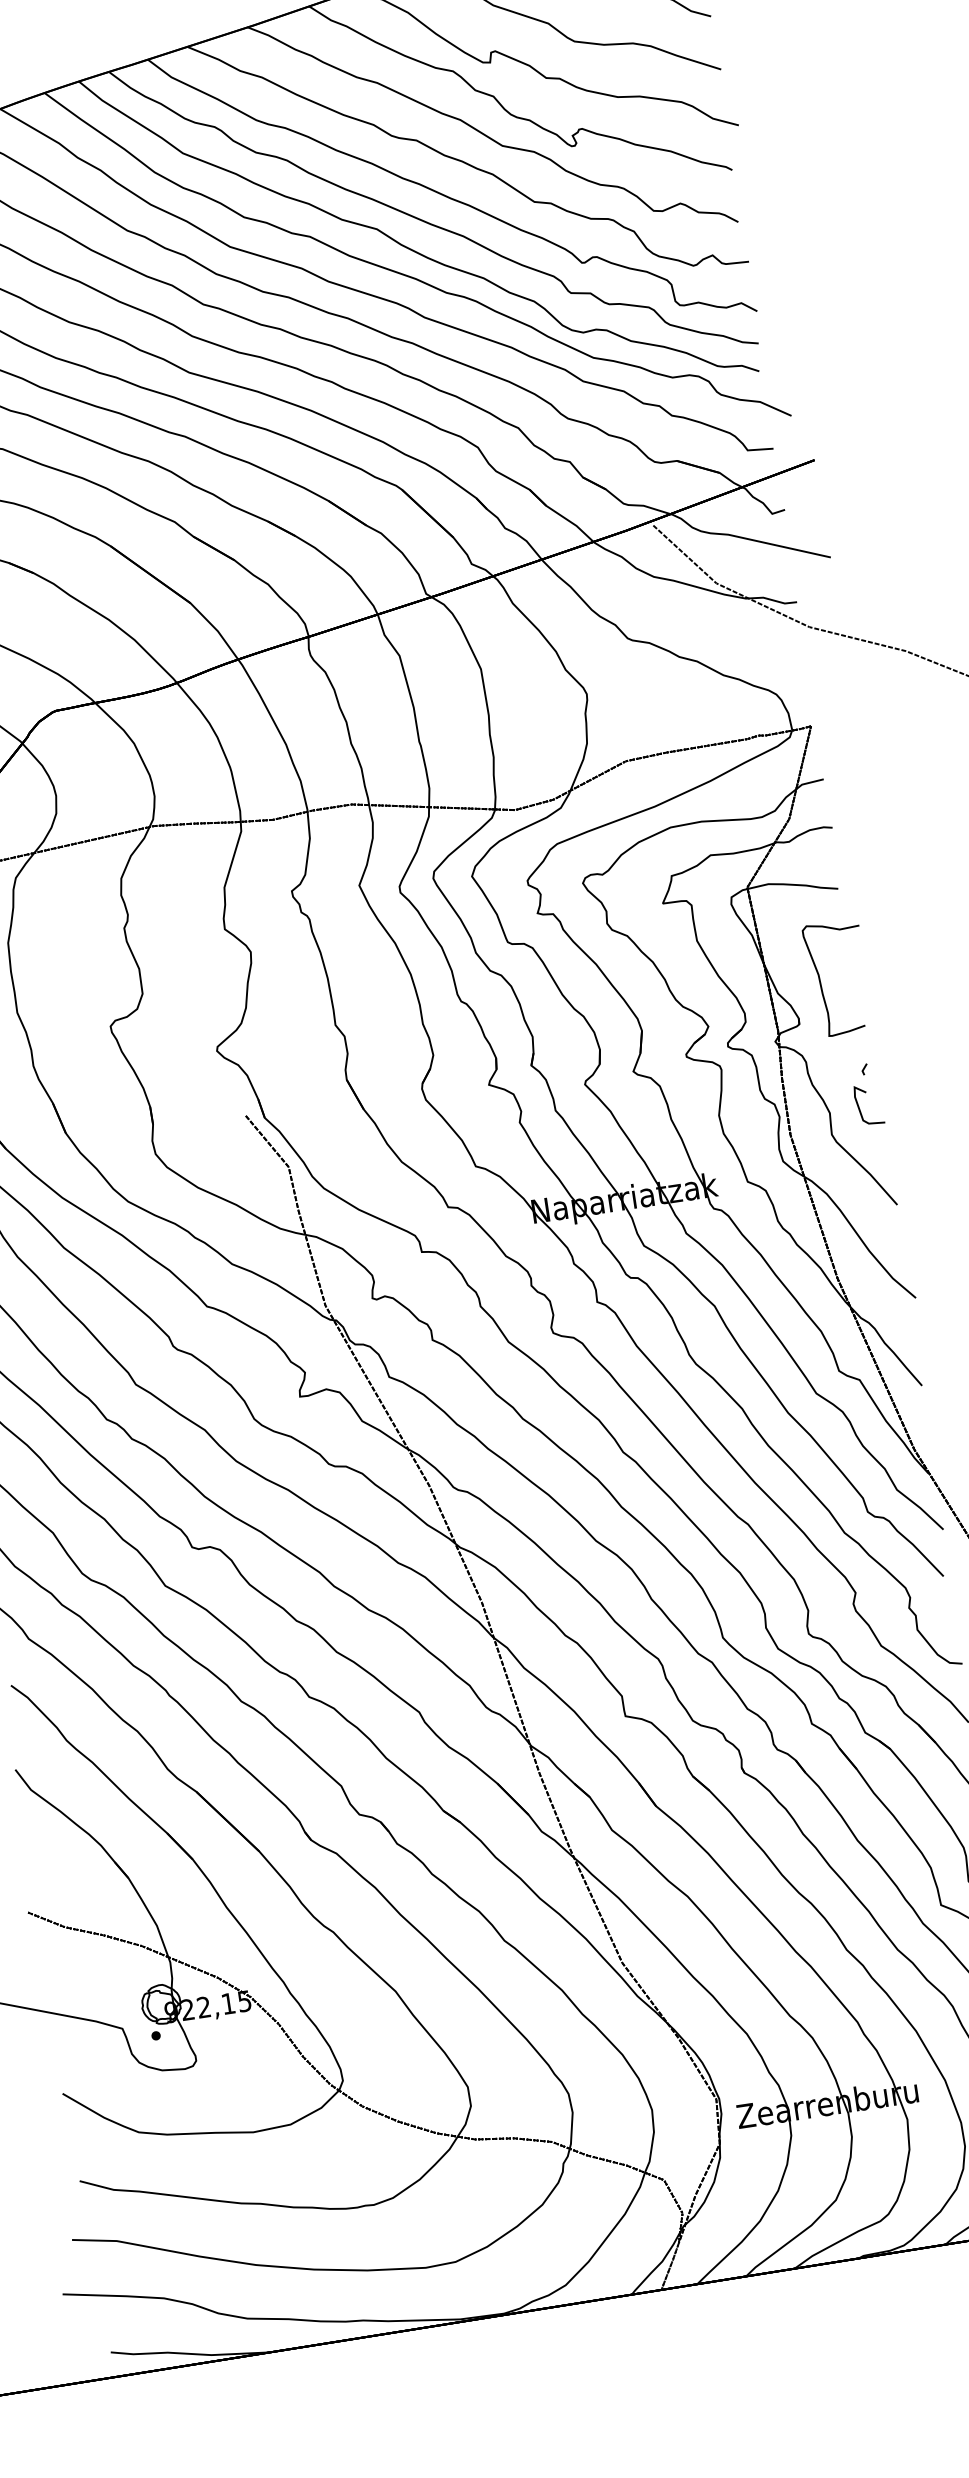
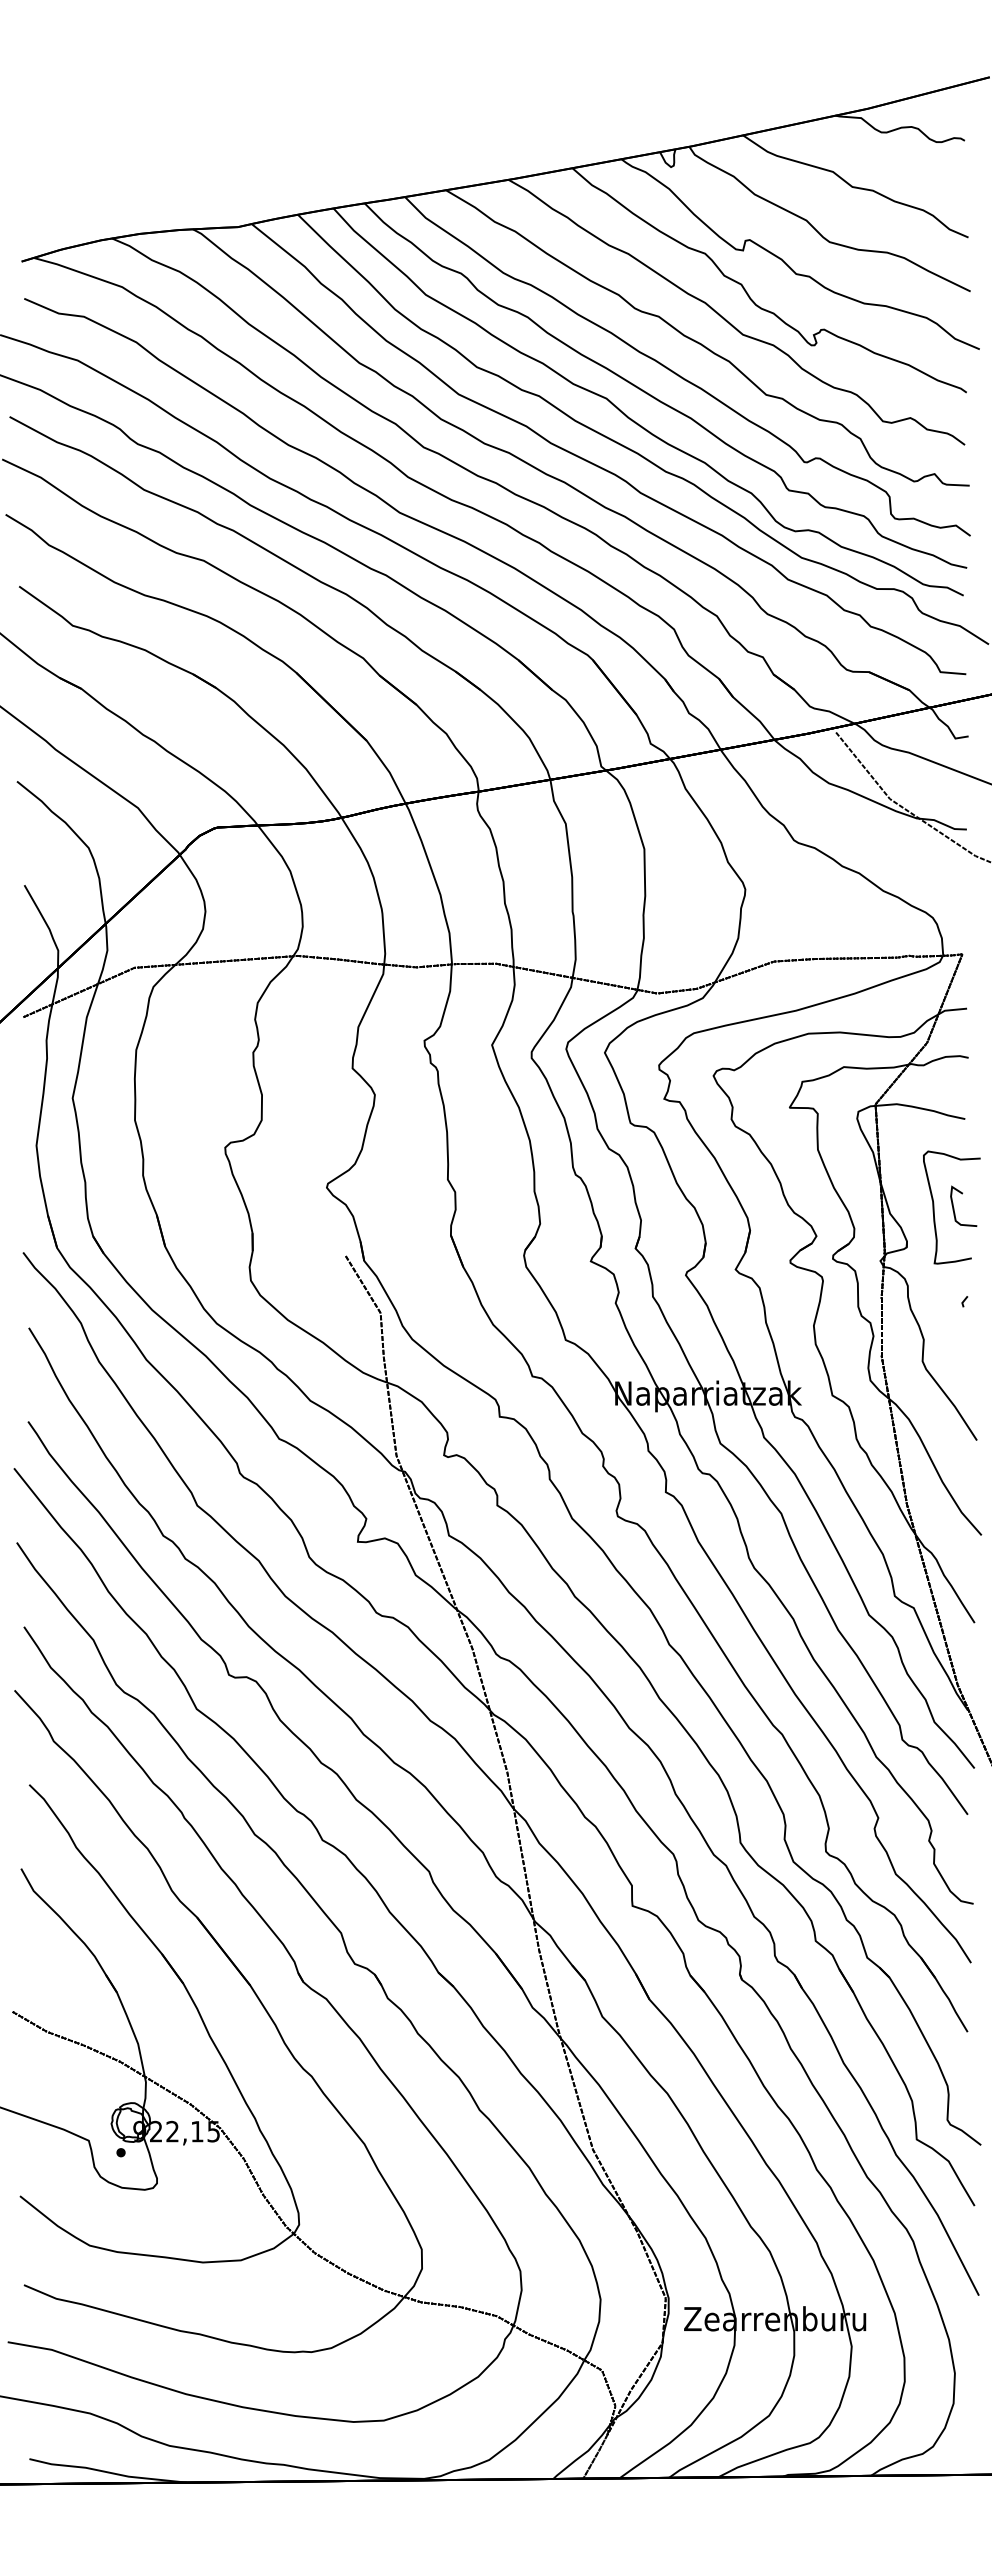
curve: (860, 1107) -> (954, 1207), moved

